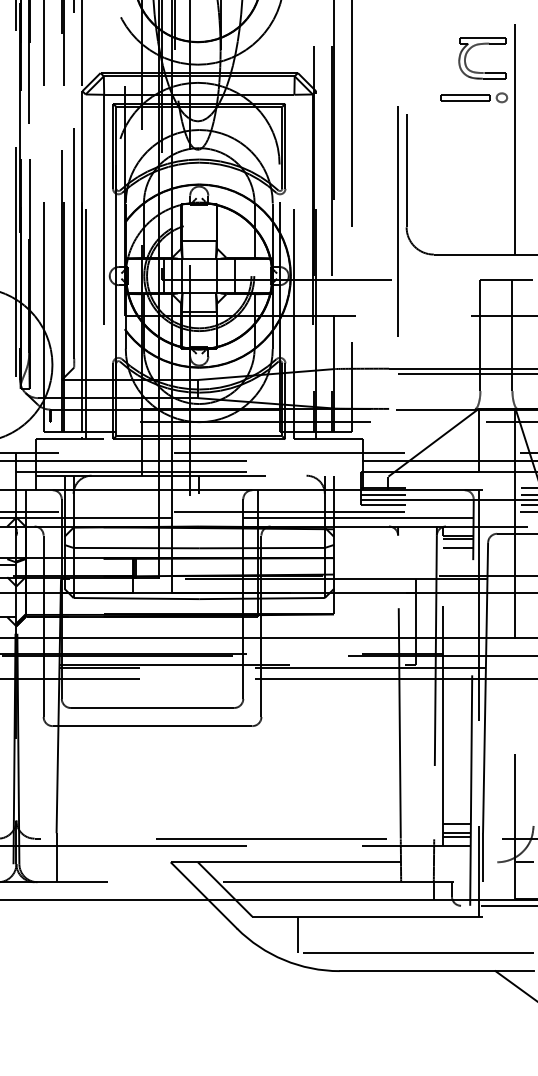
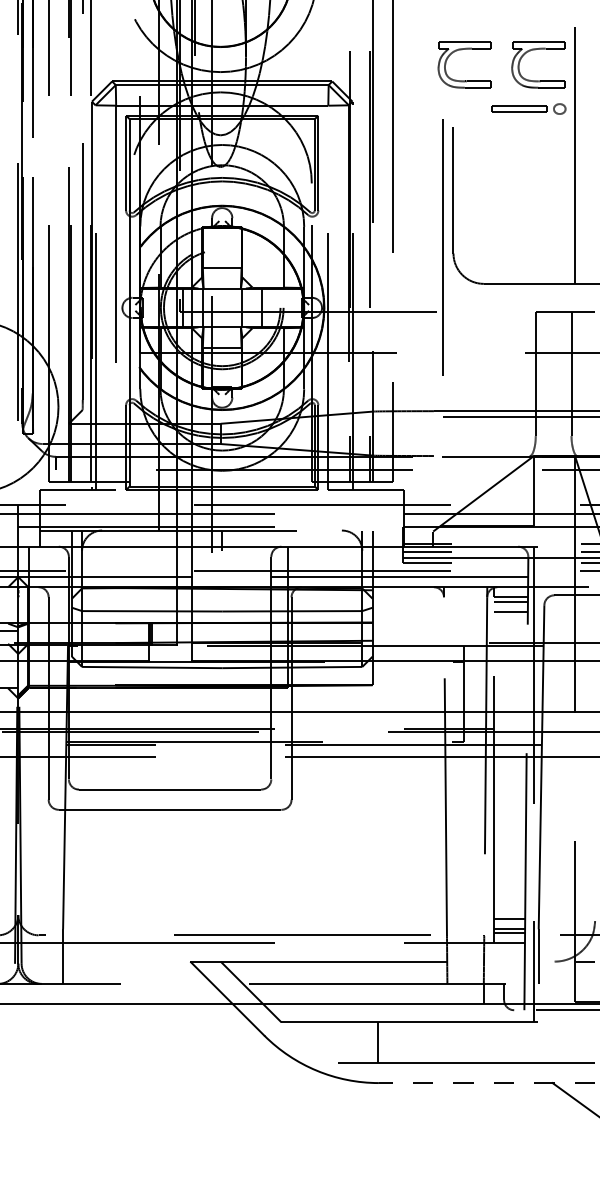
part: (413, 45) -> (461, 50), added
line: (297, 934) -> (377, 1042), moved
line: (436, 971) -> (486, 1083), solid -> dashed

